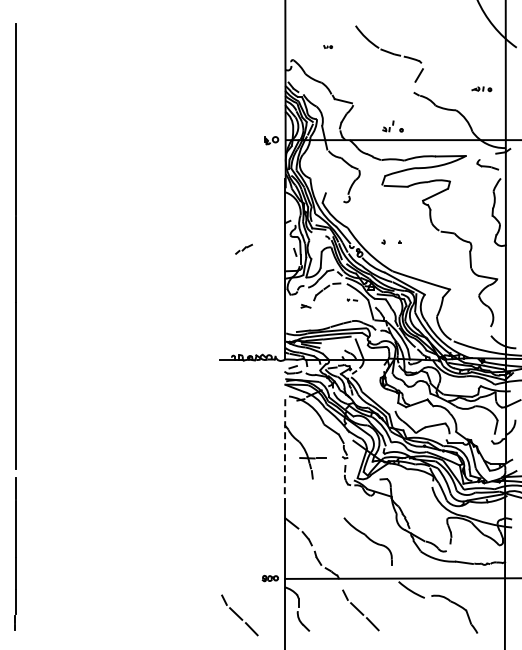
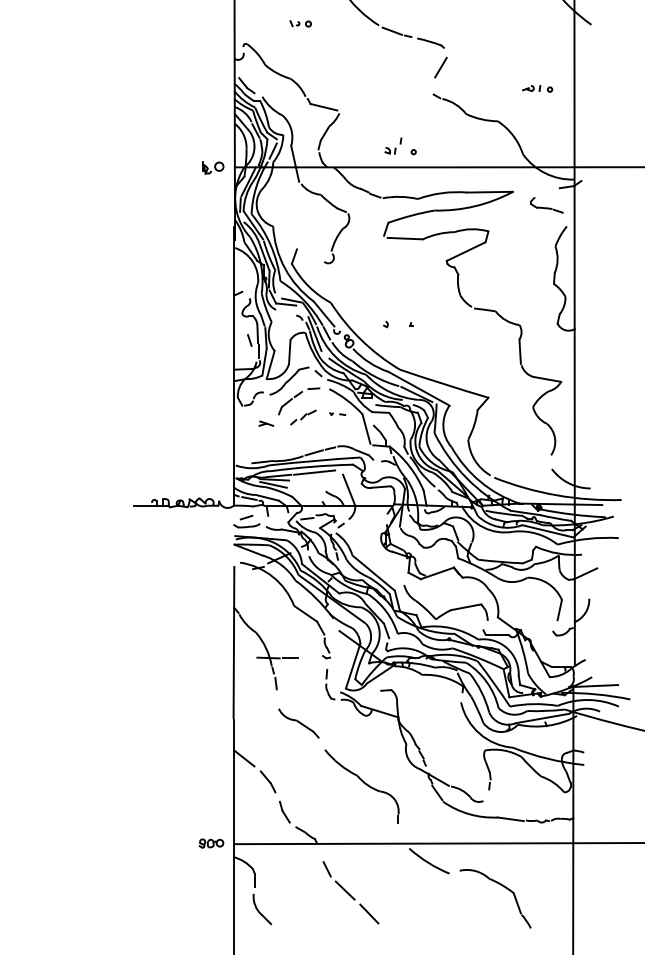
part: (327, 46) -> (299, 22), size x1.67
part: (243, 248) -> (302, 416), moved
line: (285, 448) -> (234, 642), dashed -> solid
part: (326, 500) -> (297, 723), added
part: (239, 615) -> (163, 900), removed

